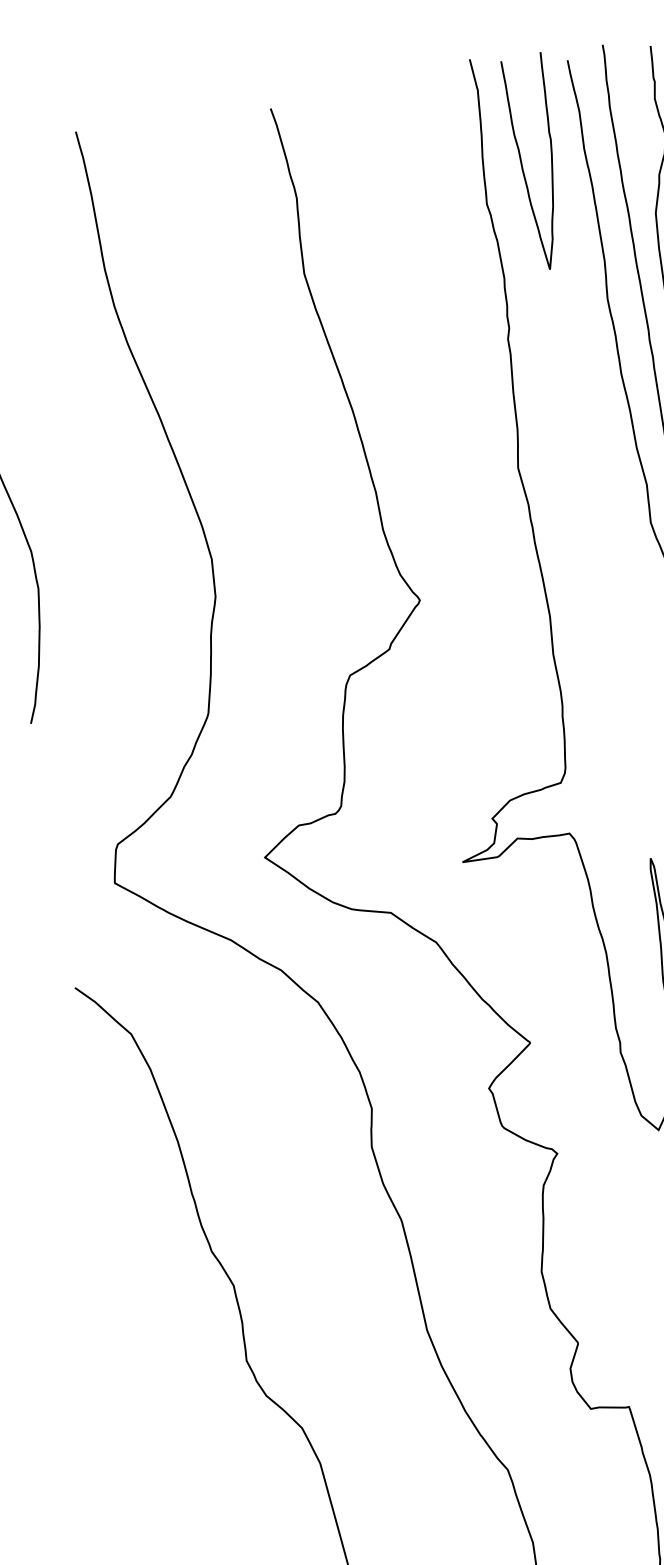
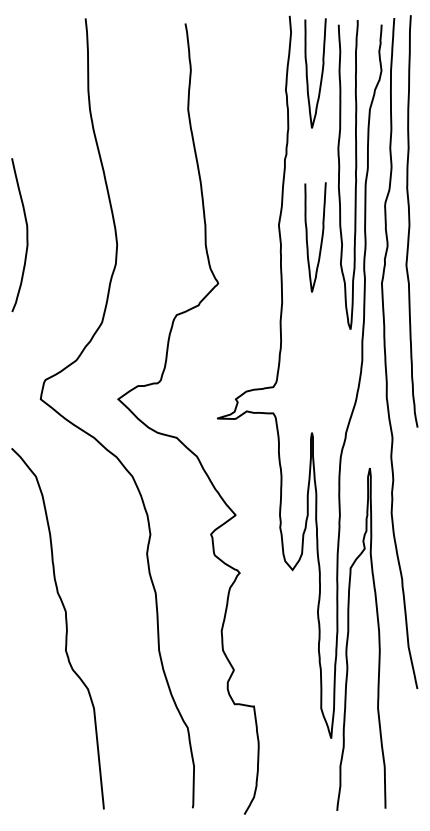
curve: (604, 477) -> (321, 237), added

